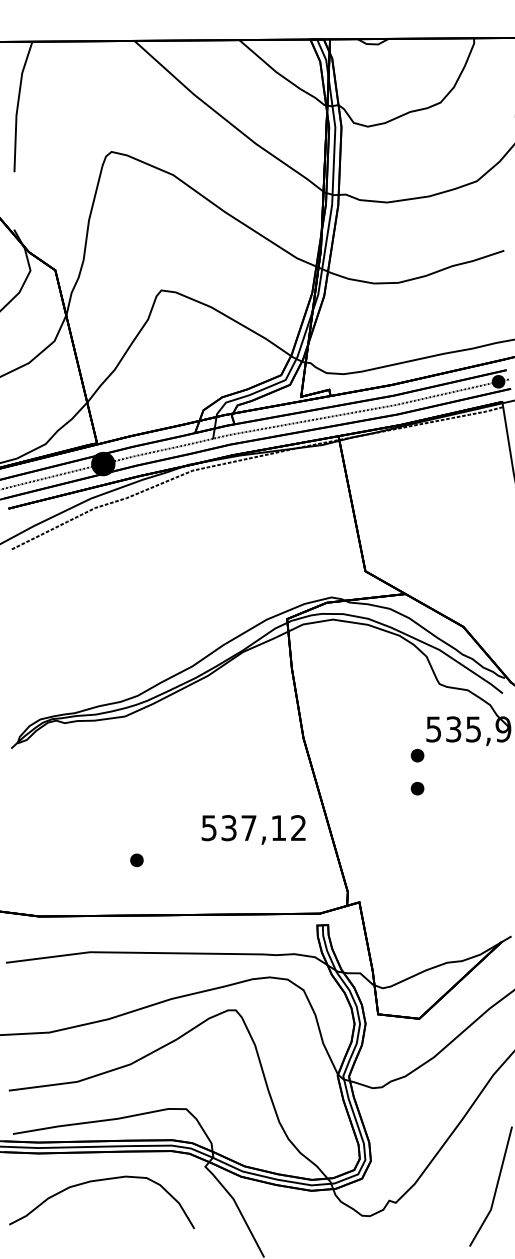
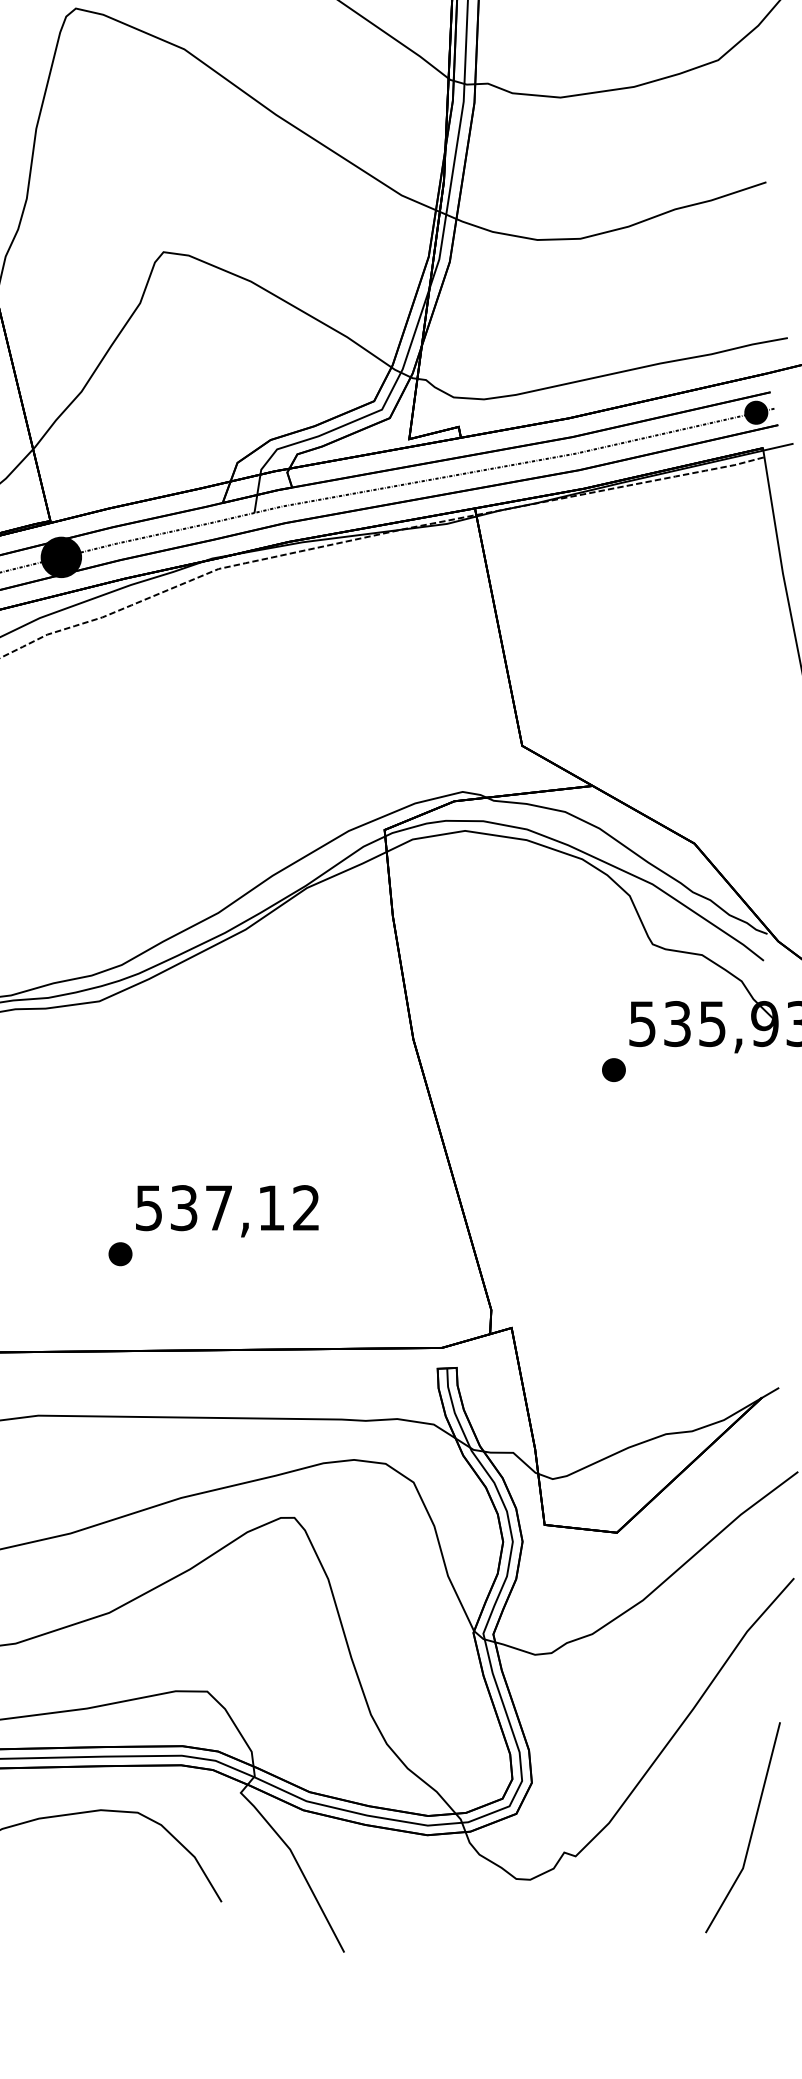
part: (417, 788) -> (613, 1127), removed
text: (253, 829) -> (226, 1210), moved

